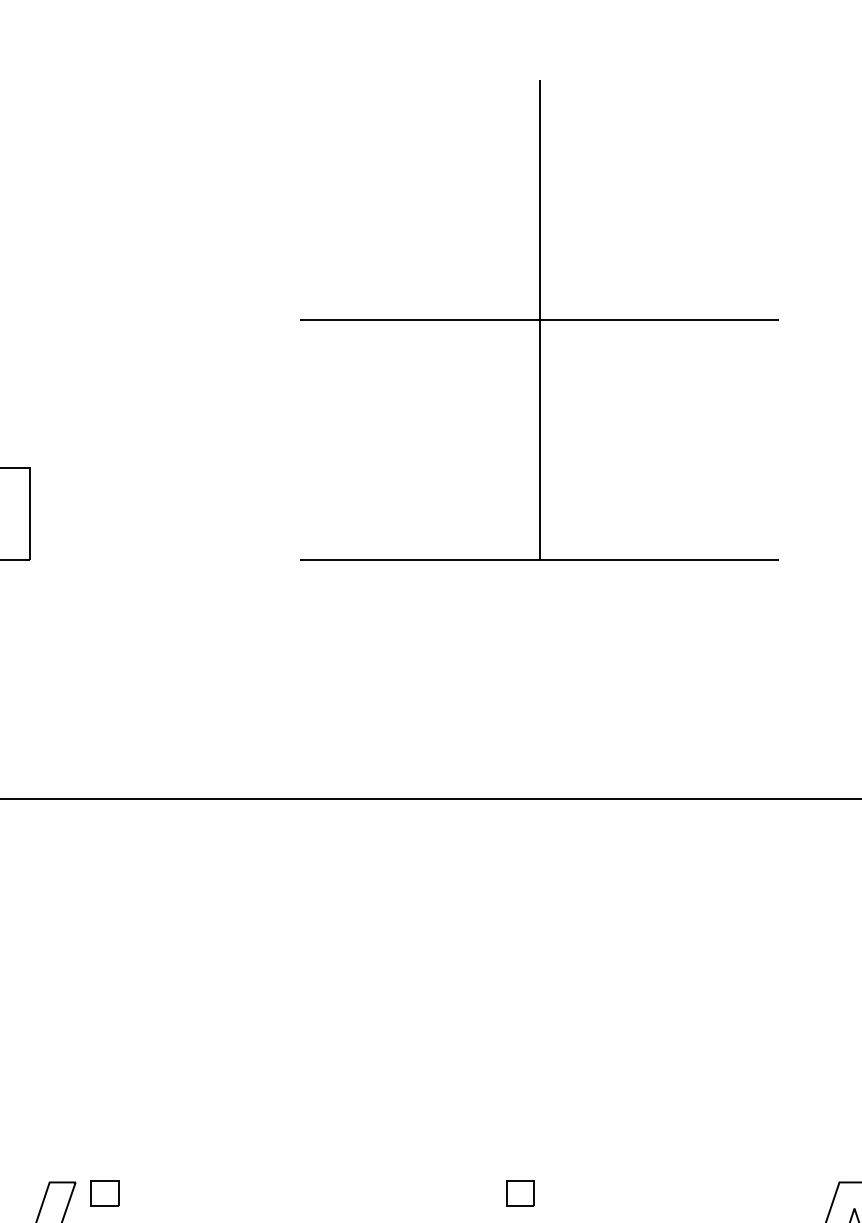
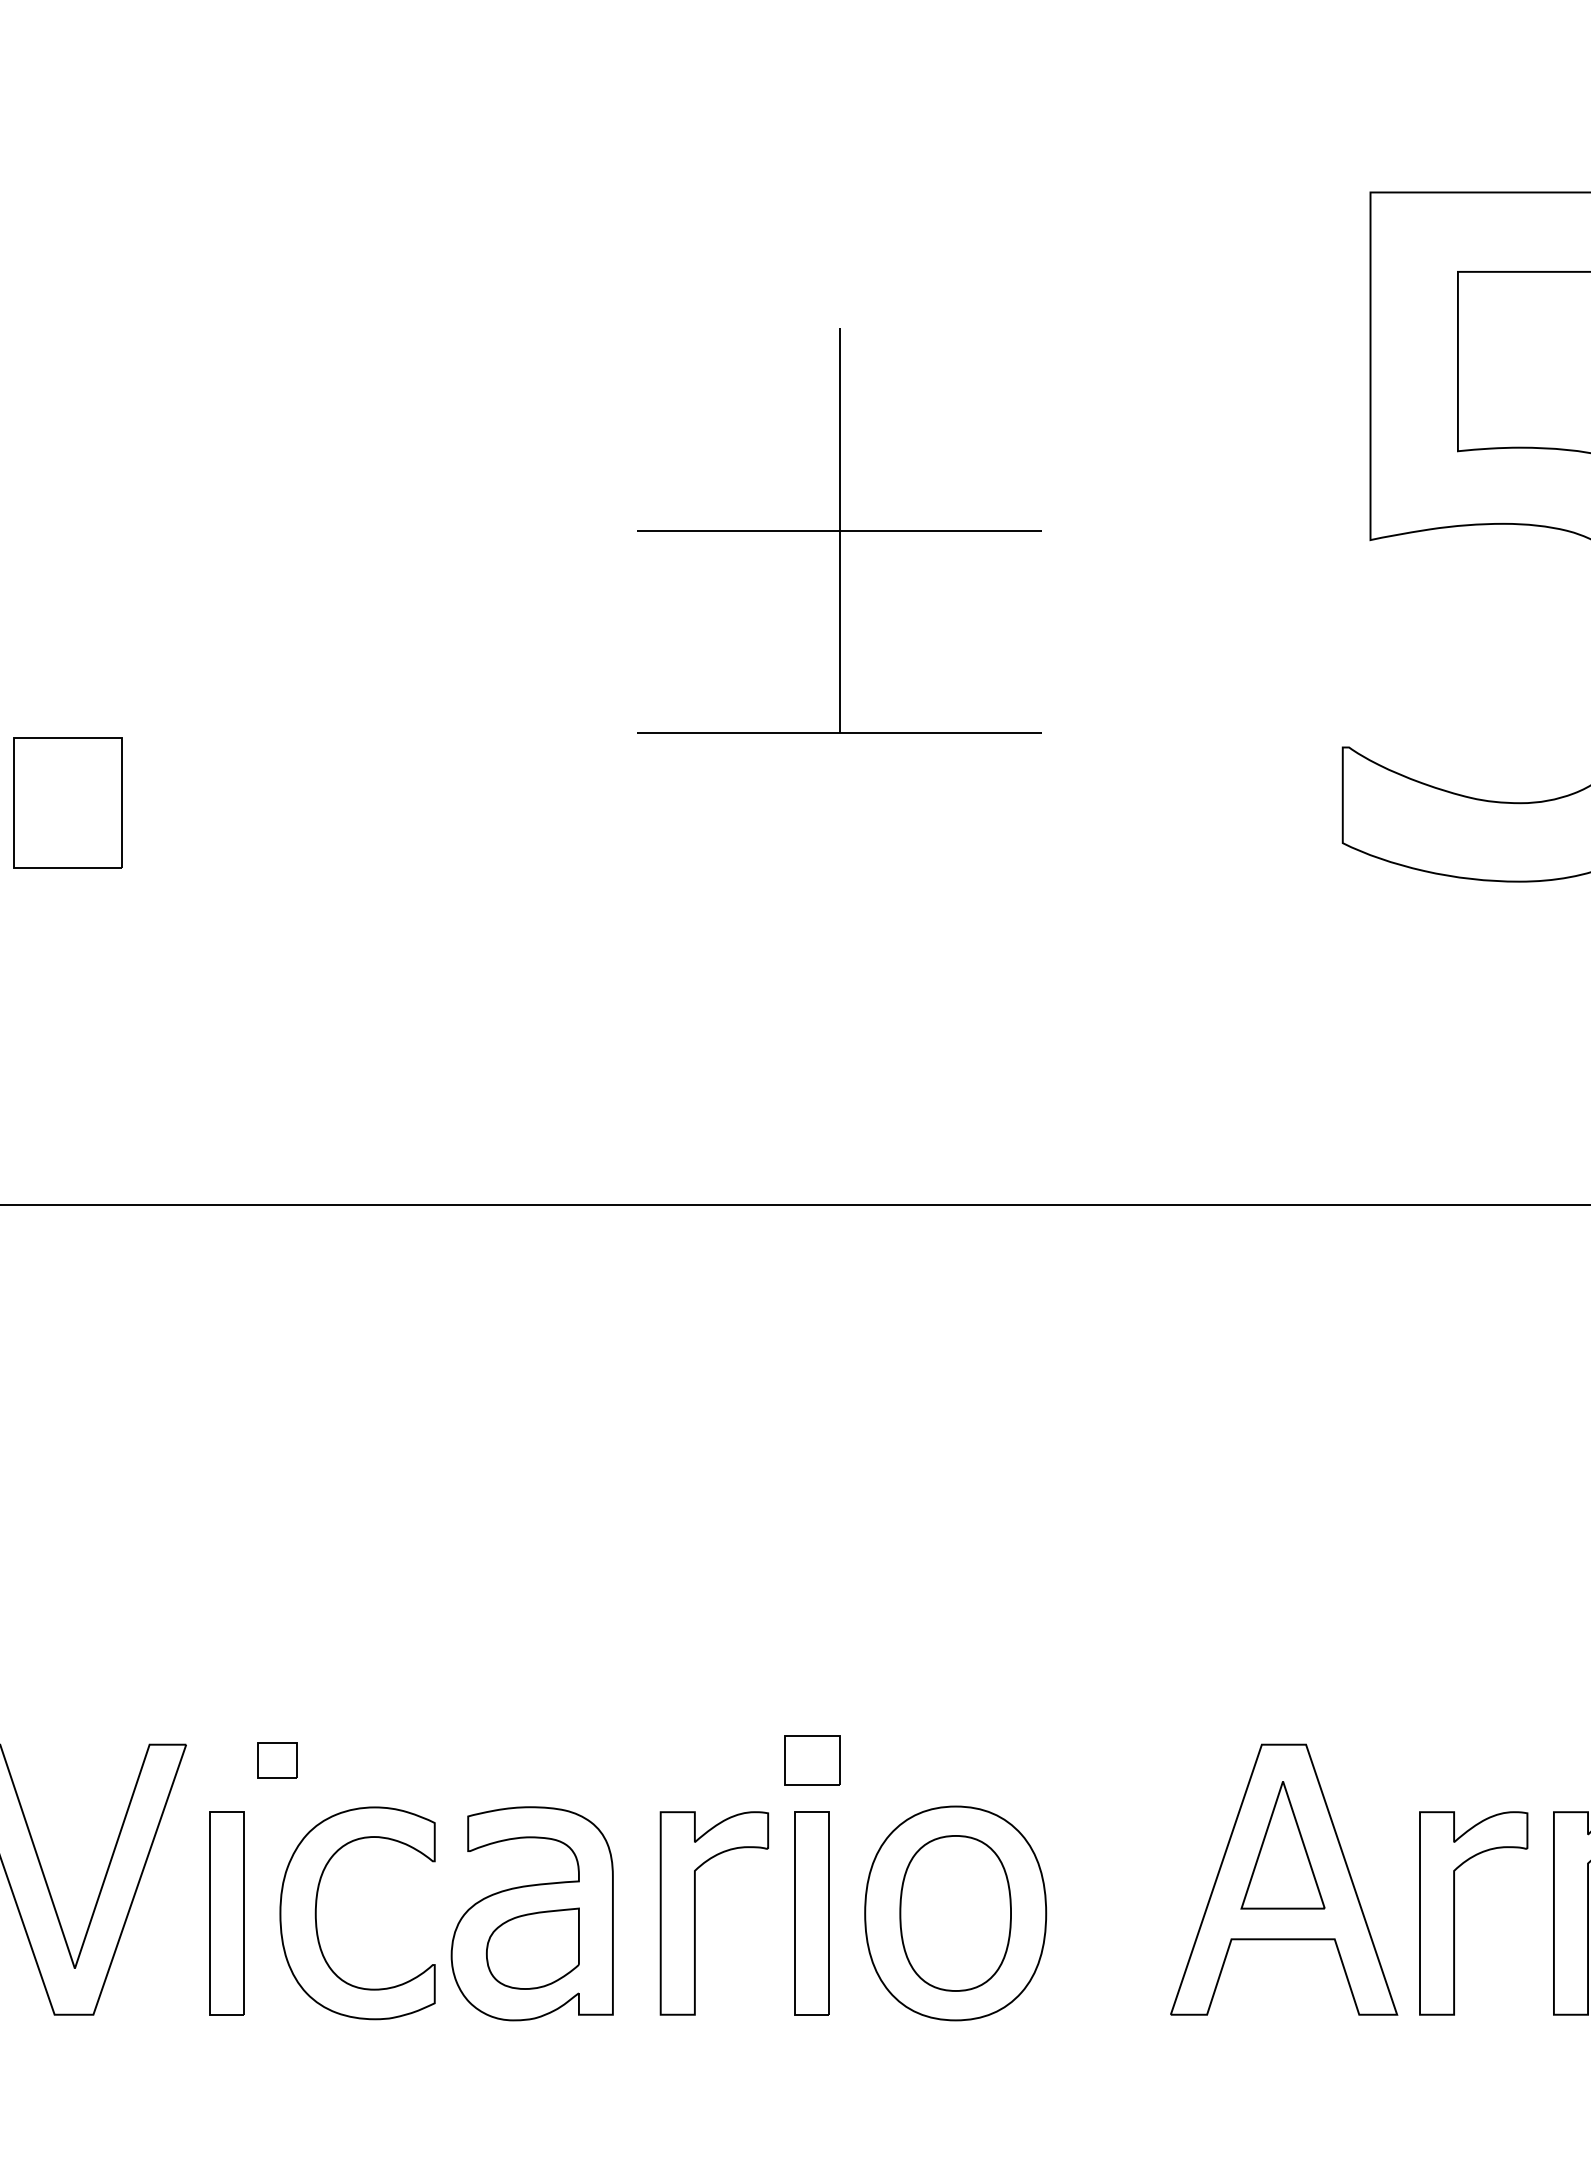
part: (539, 320) -> (839, 530), size x0.6
part: (104, 1193) -> (277, 1760), moved
part: (520, 1193) -> (812, 1760), size x1.4

